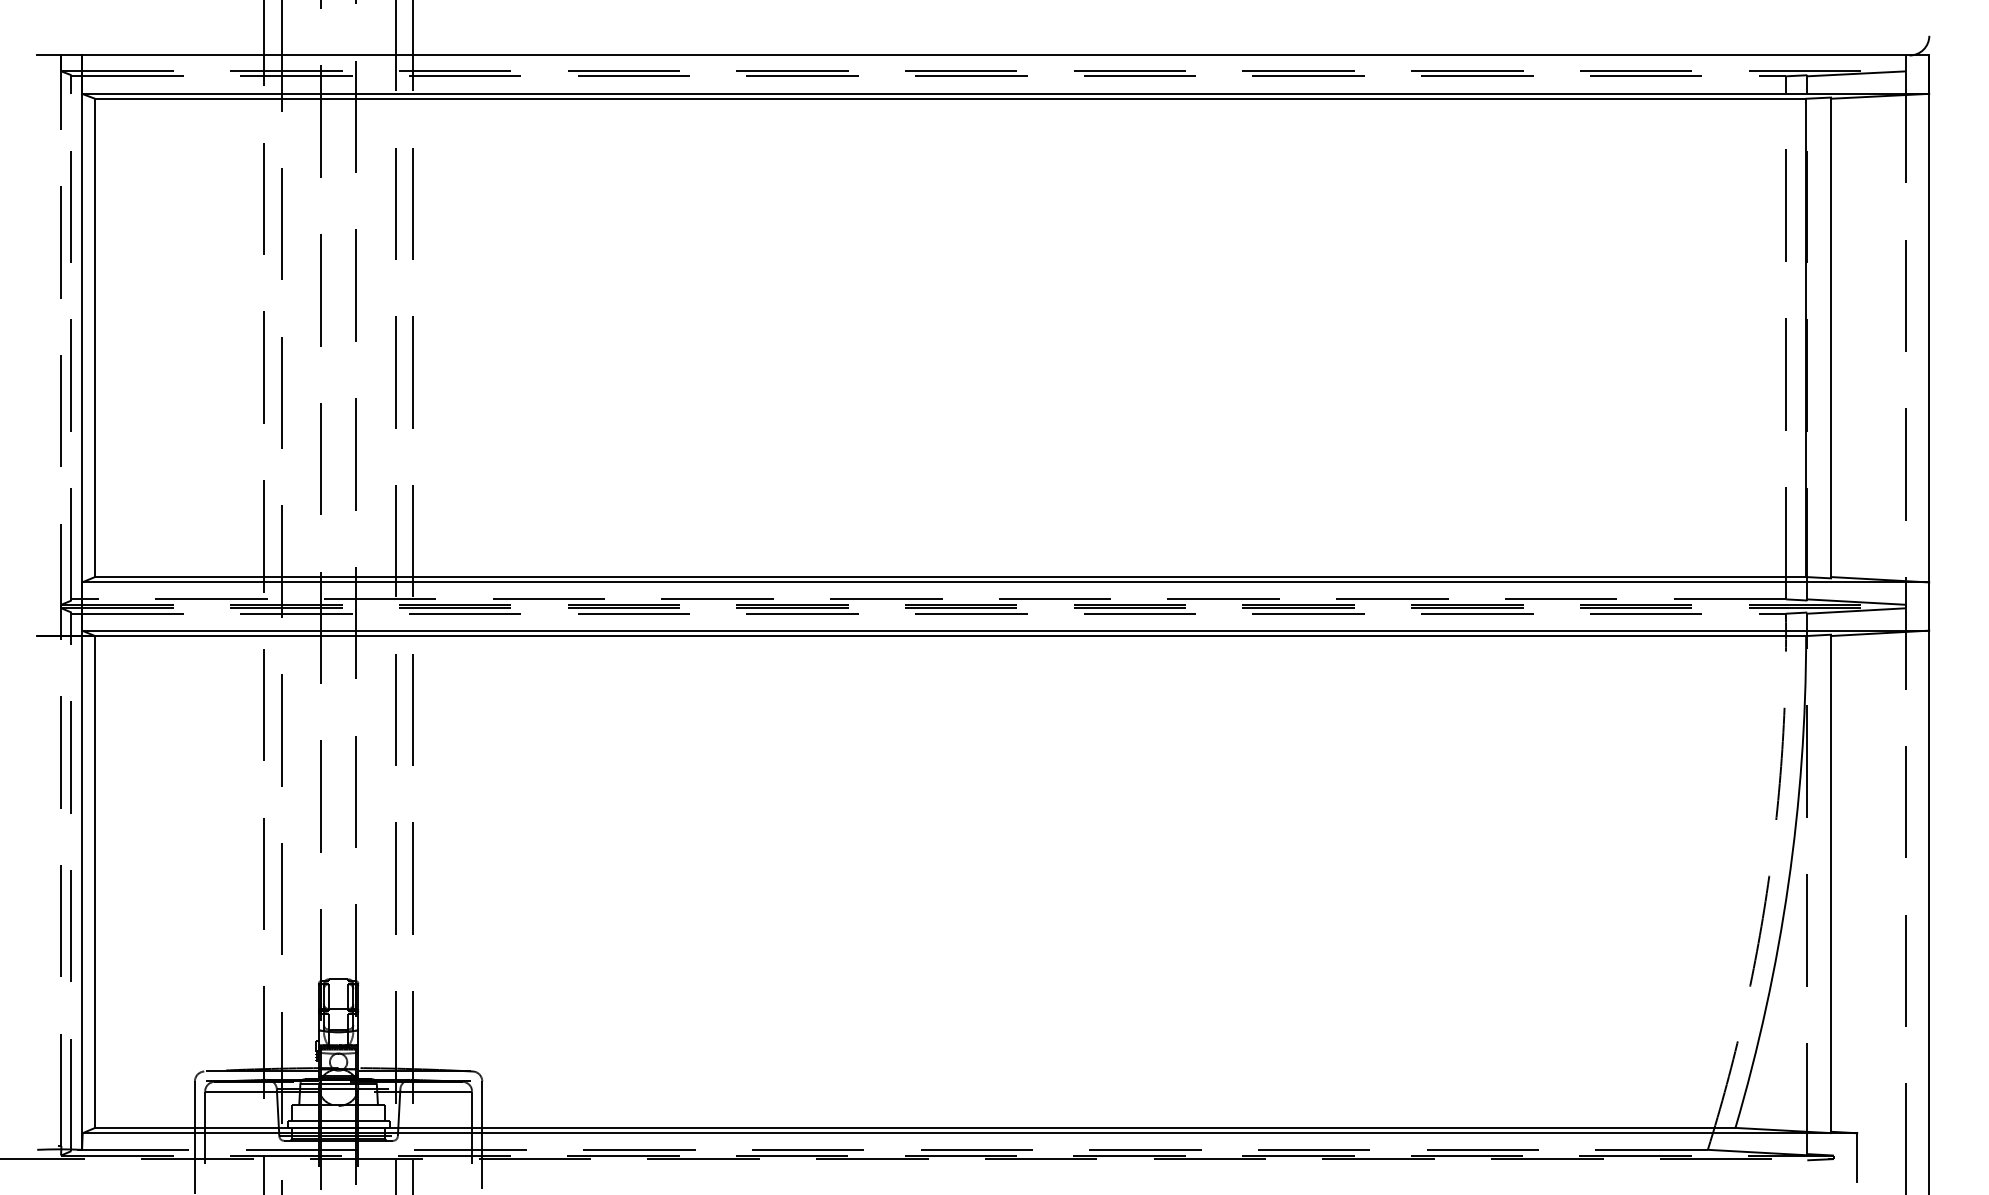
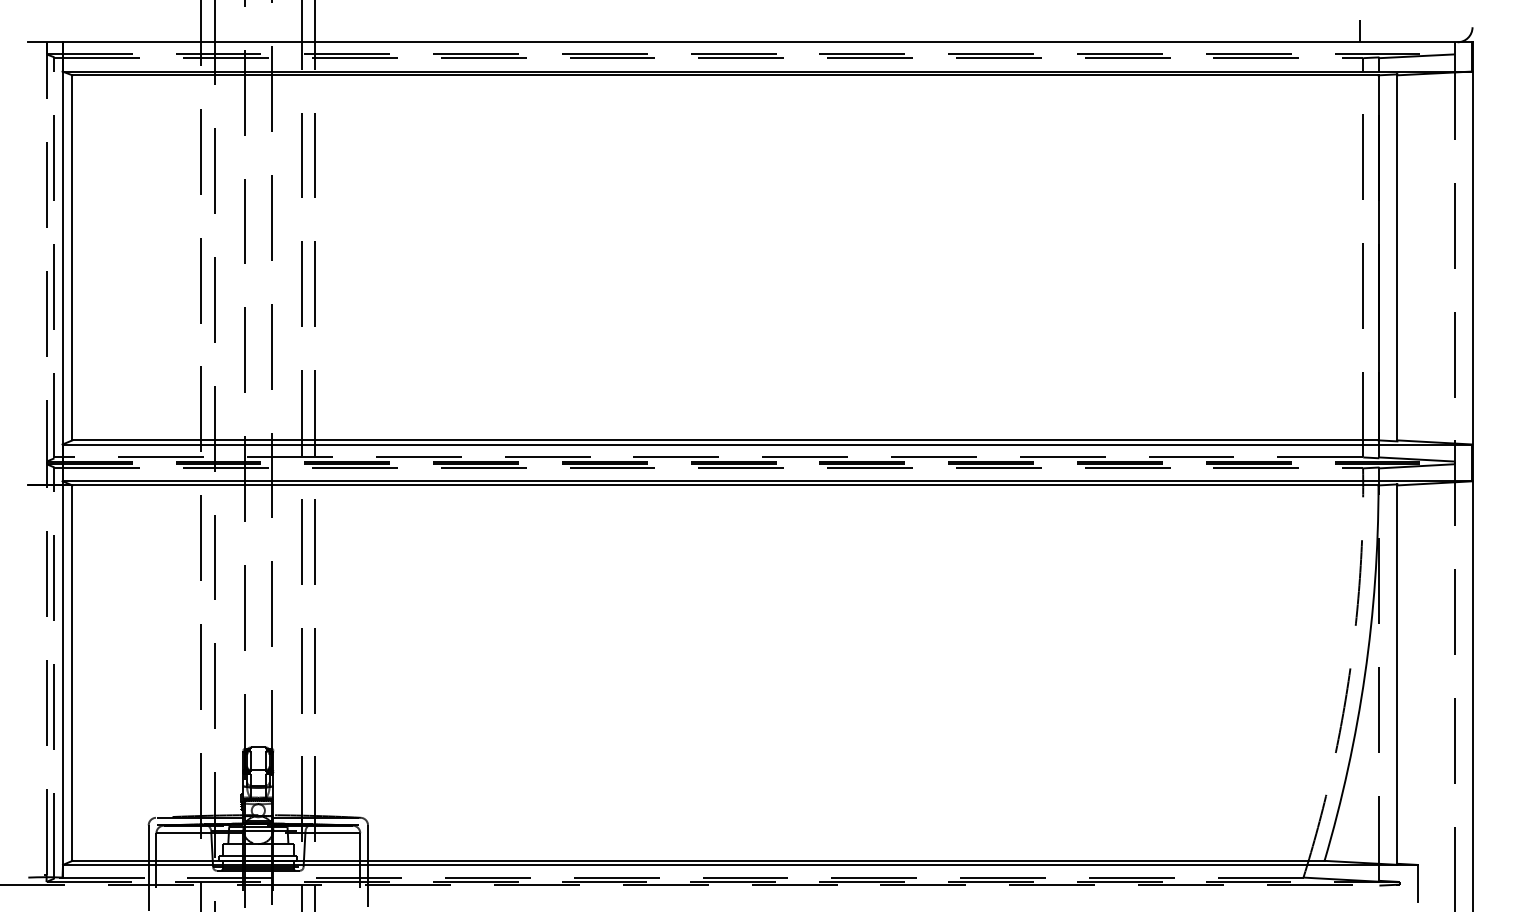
line: (1781, 40) -> (1359, 30), added

